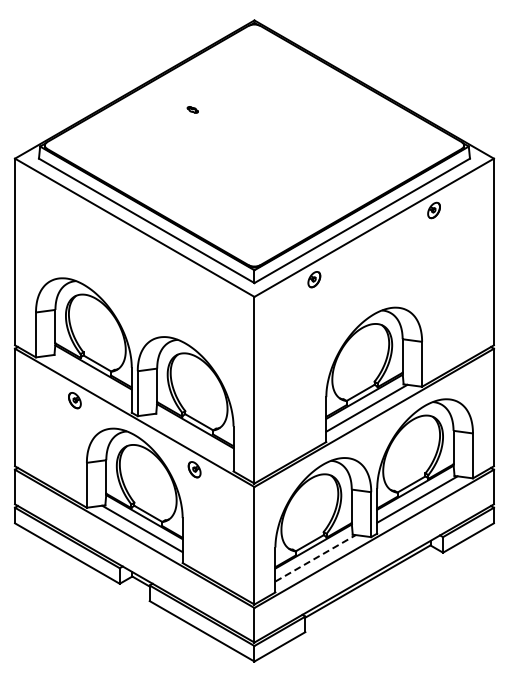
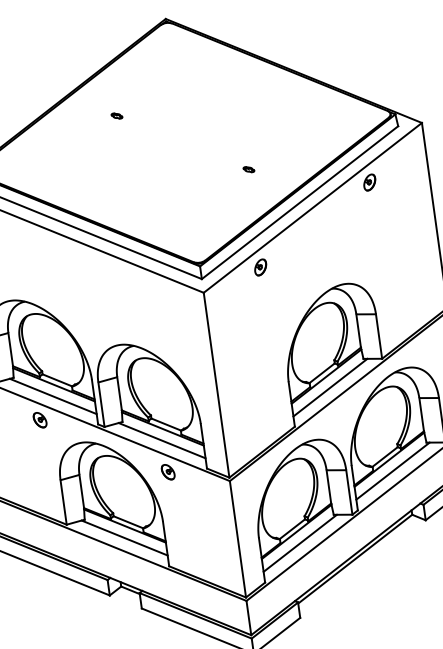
part: (316, 180) -> (249, 168), added
line: (90, 378) -> (52, 396), added
line: (192, 437) -> (161, 440), added
line: (316, 558) -> (301, 543), dashed -> solid

